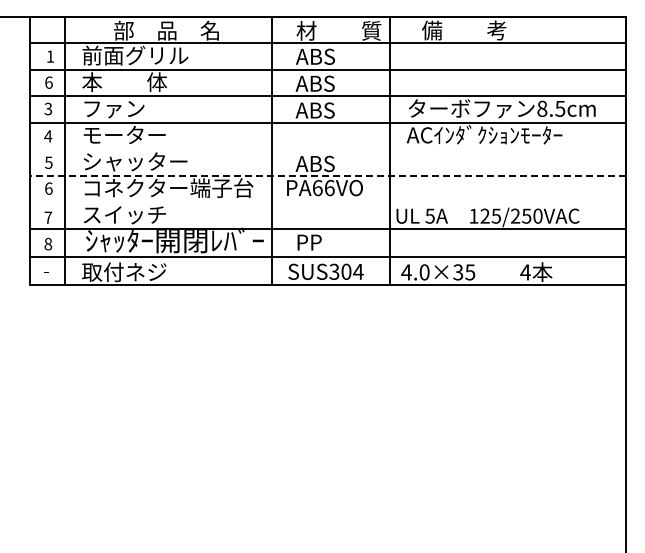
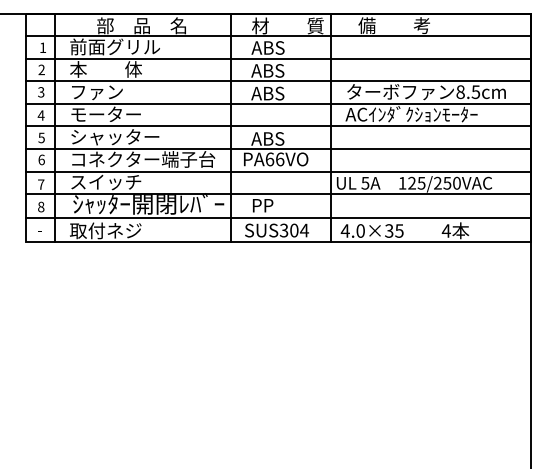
text: (48, 82) -> (41, 69), 6 -> 2
line: (327, 149) -> (278, 126), added
line: (328, 175) -> (279, 148), dashed -> solid
line: (327, 202) -> (278, 171), added

